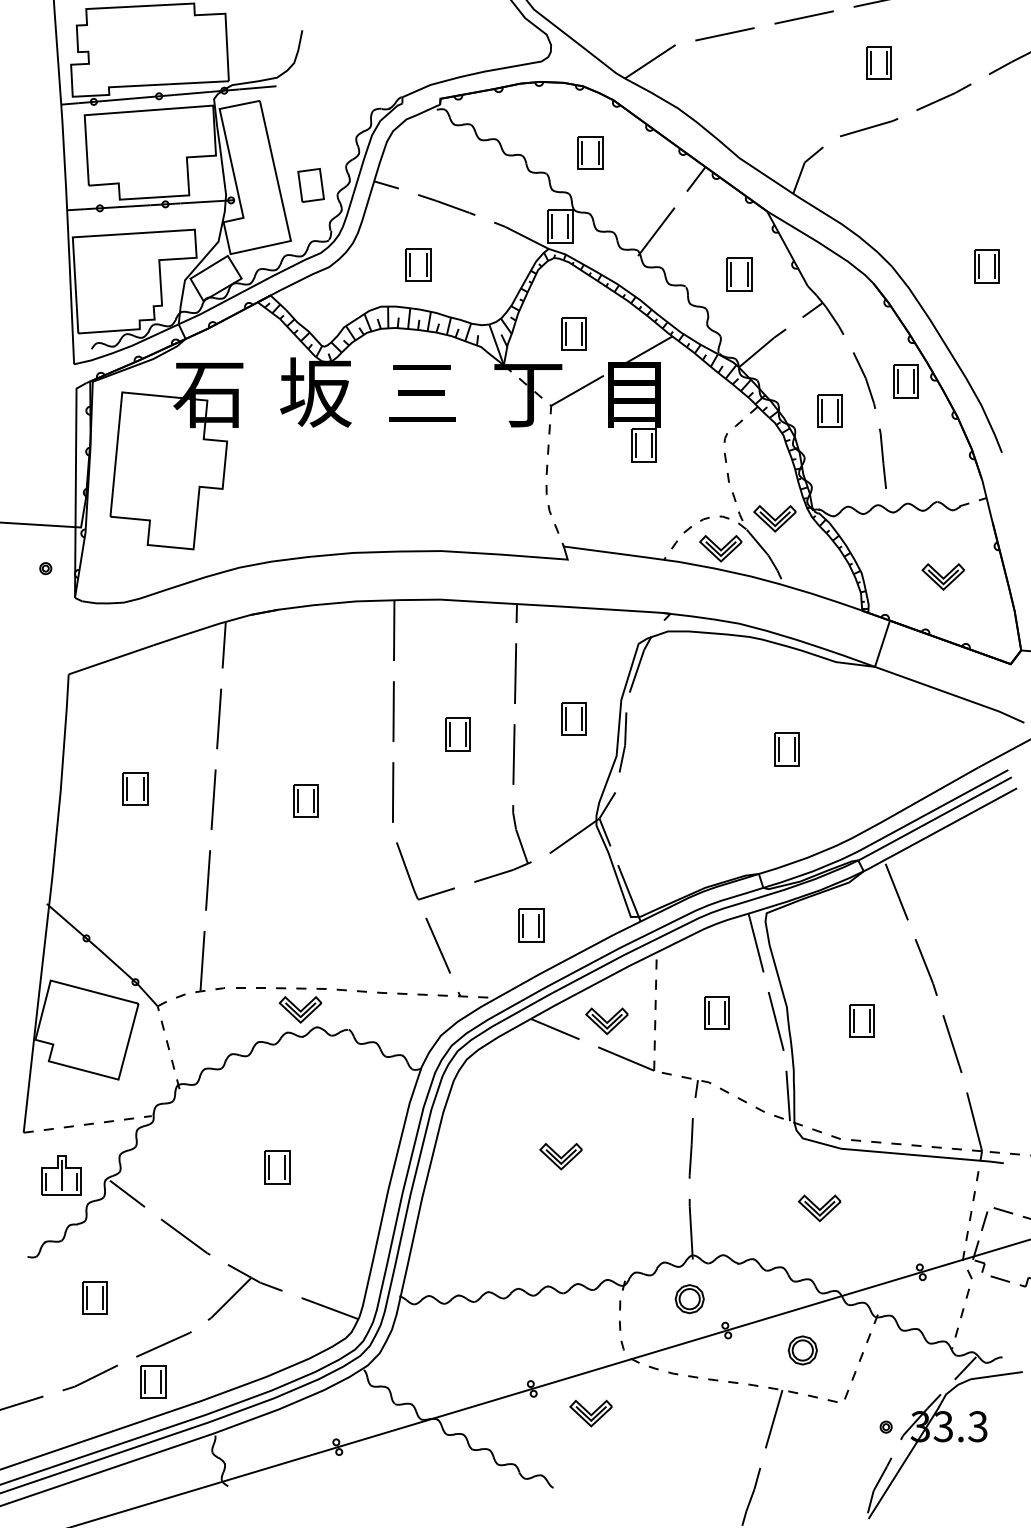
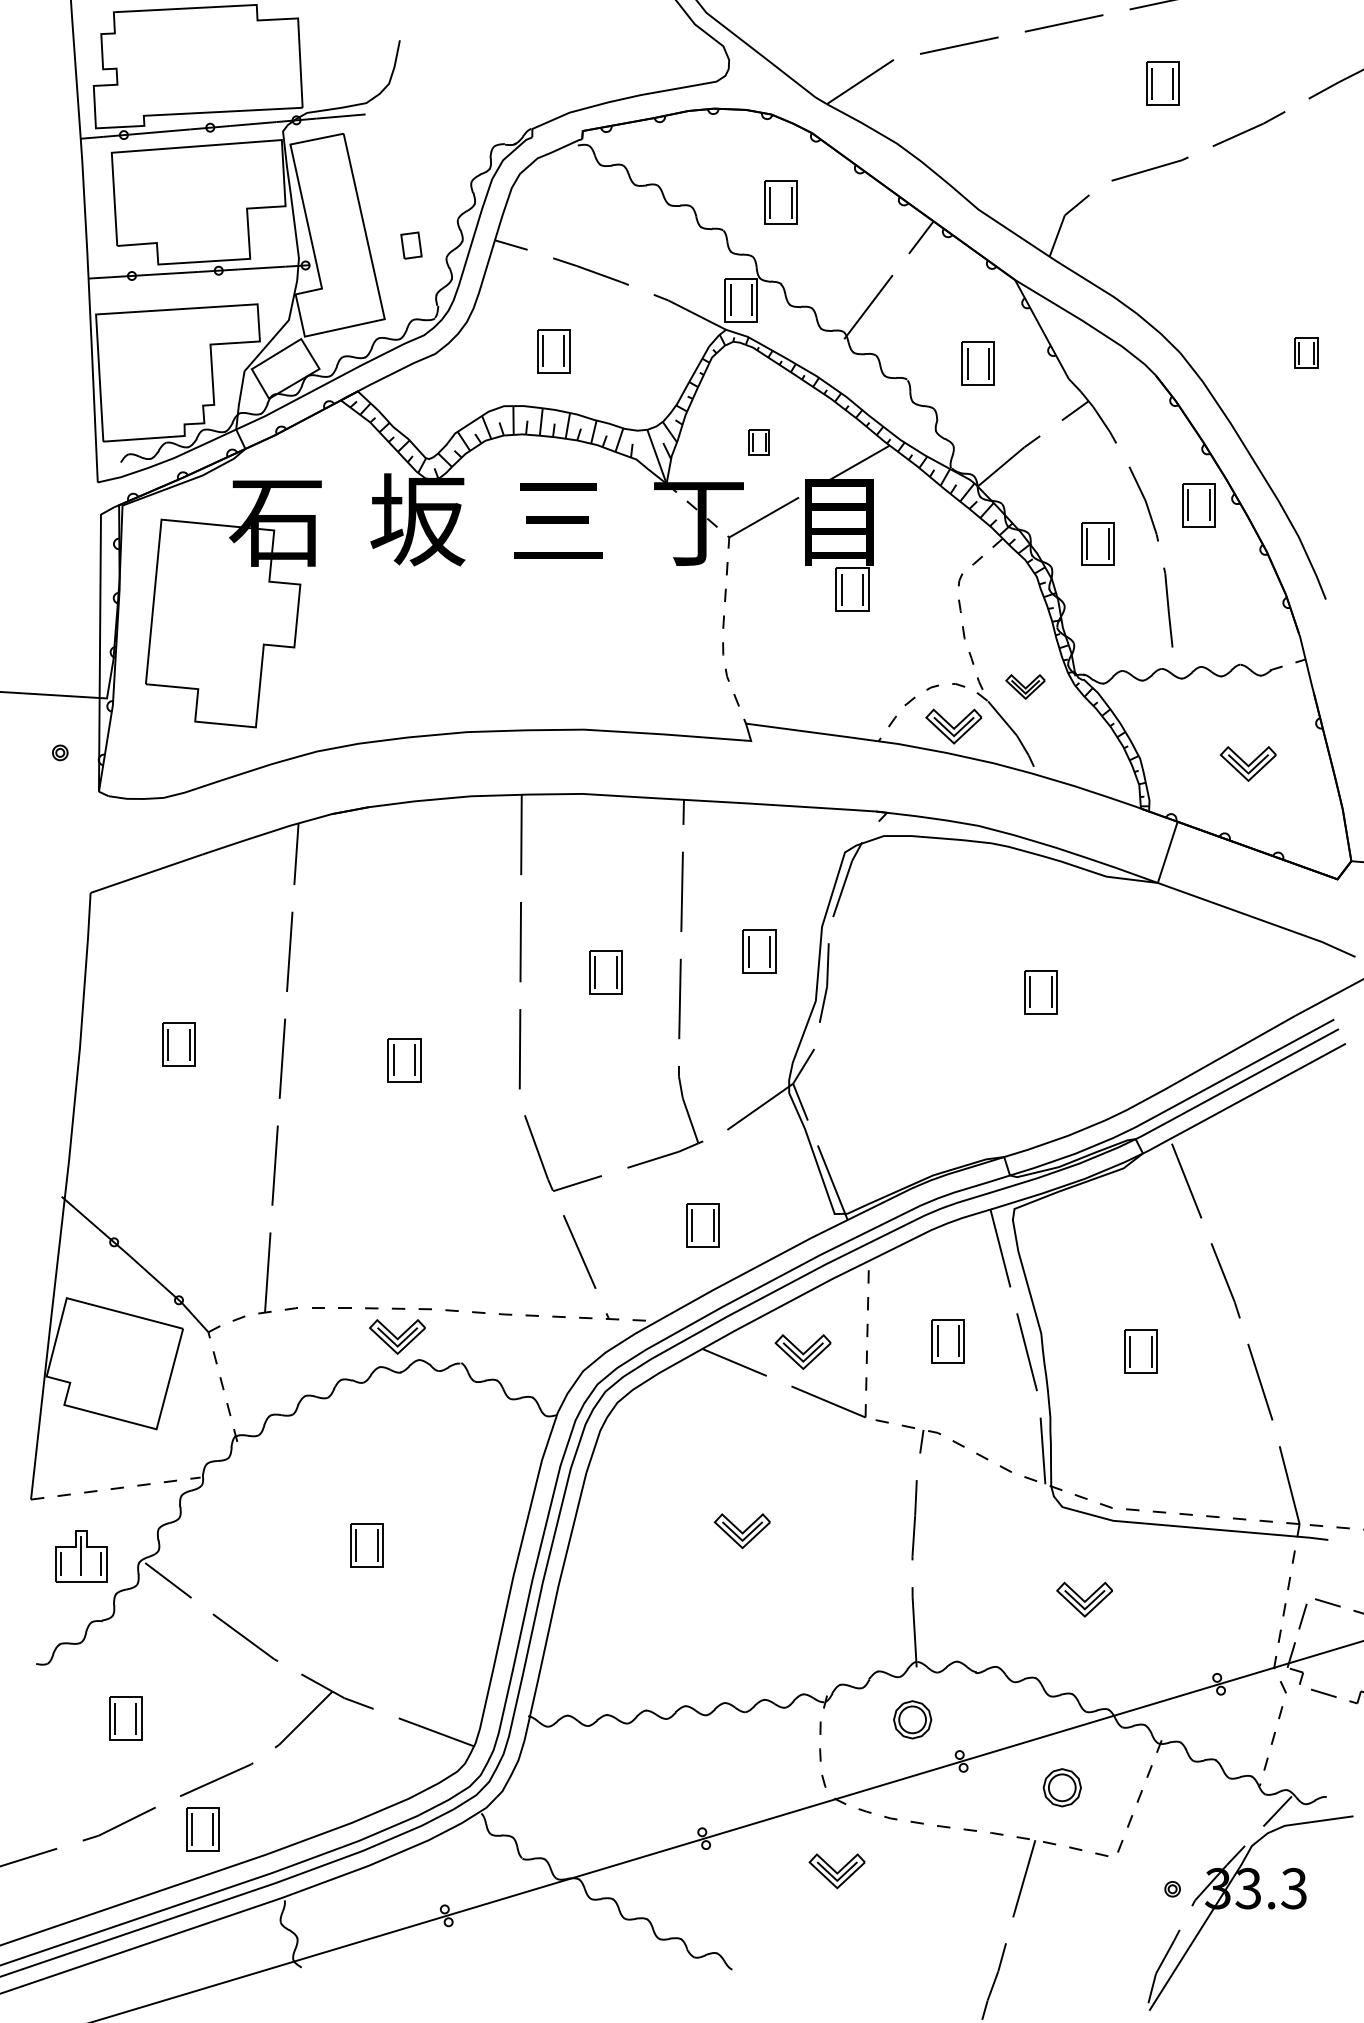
part: (311, 185) -> (411, 245), size x0.6
part: (986, 266) -> (1305, 353), size x0.7
part: (573, 334) -> (758, 442), size x0.6
part: (775, 518) -> (1025, 686), size x0.7
part: (590, 1413) -> (836, 1871), moved

